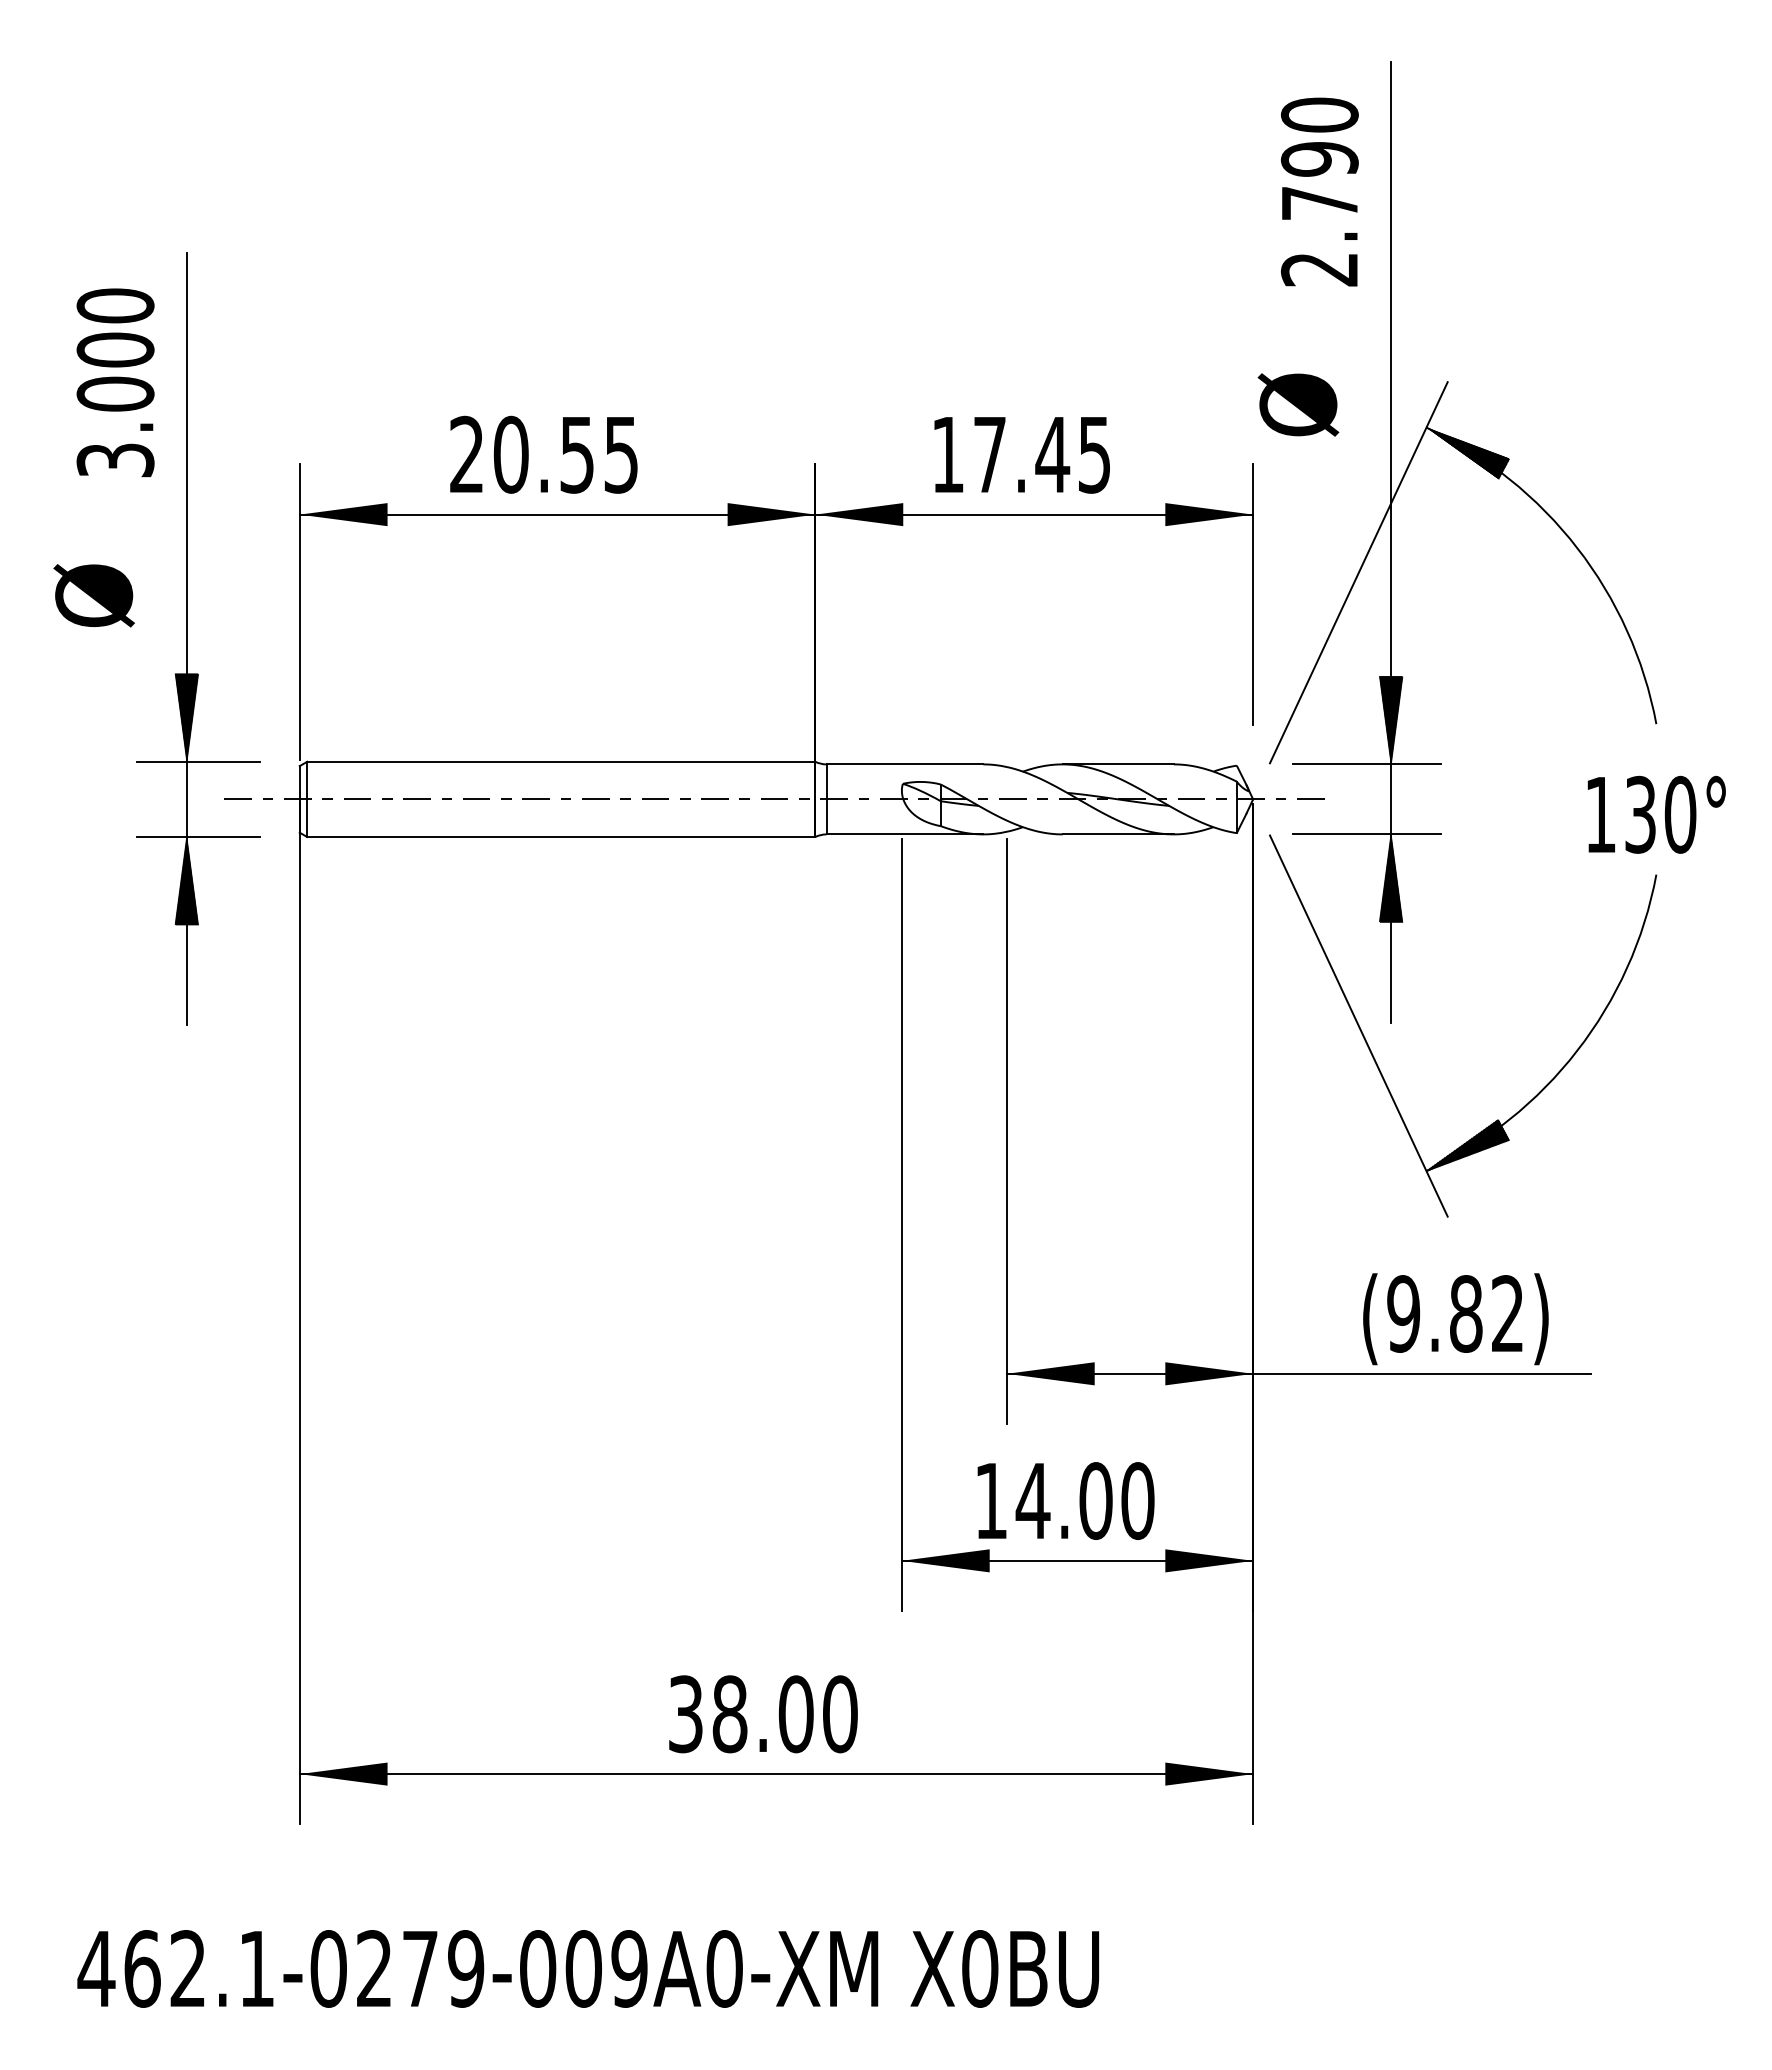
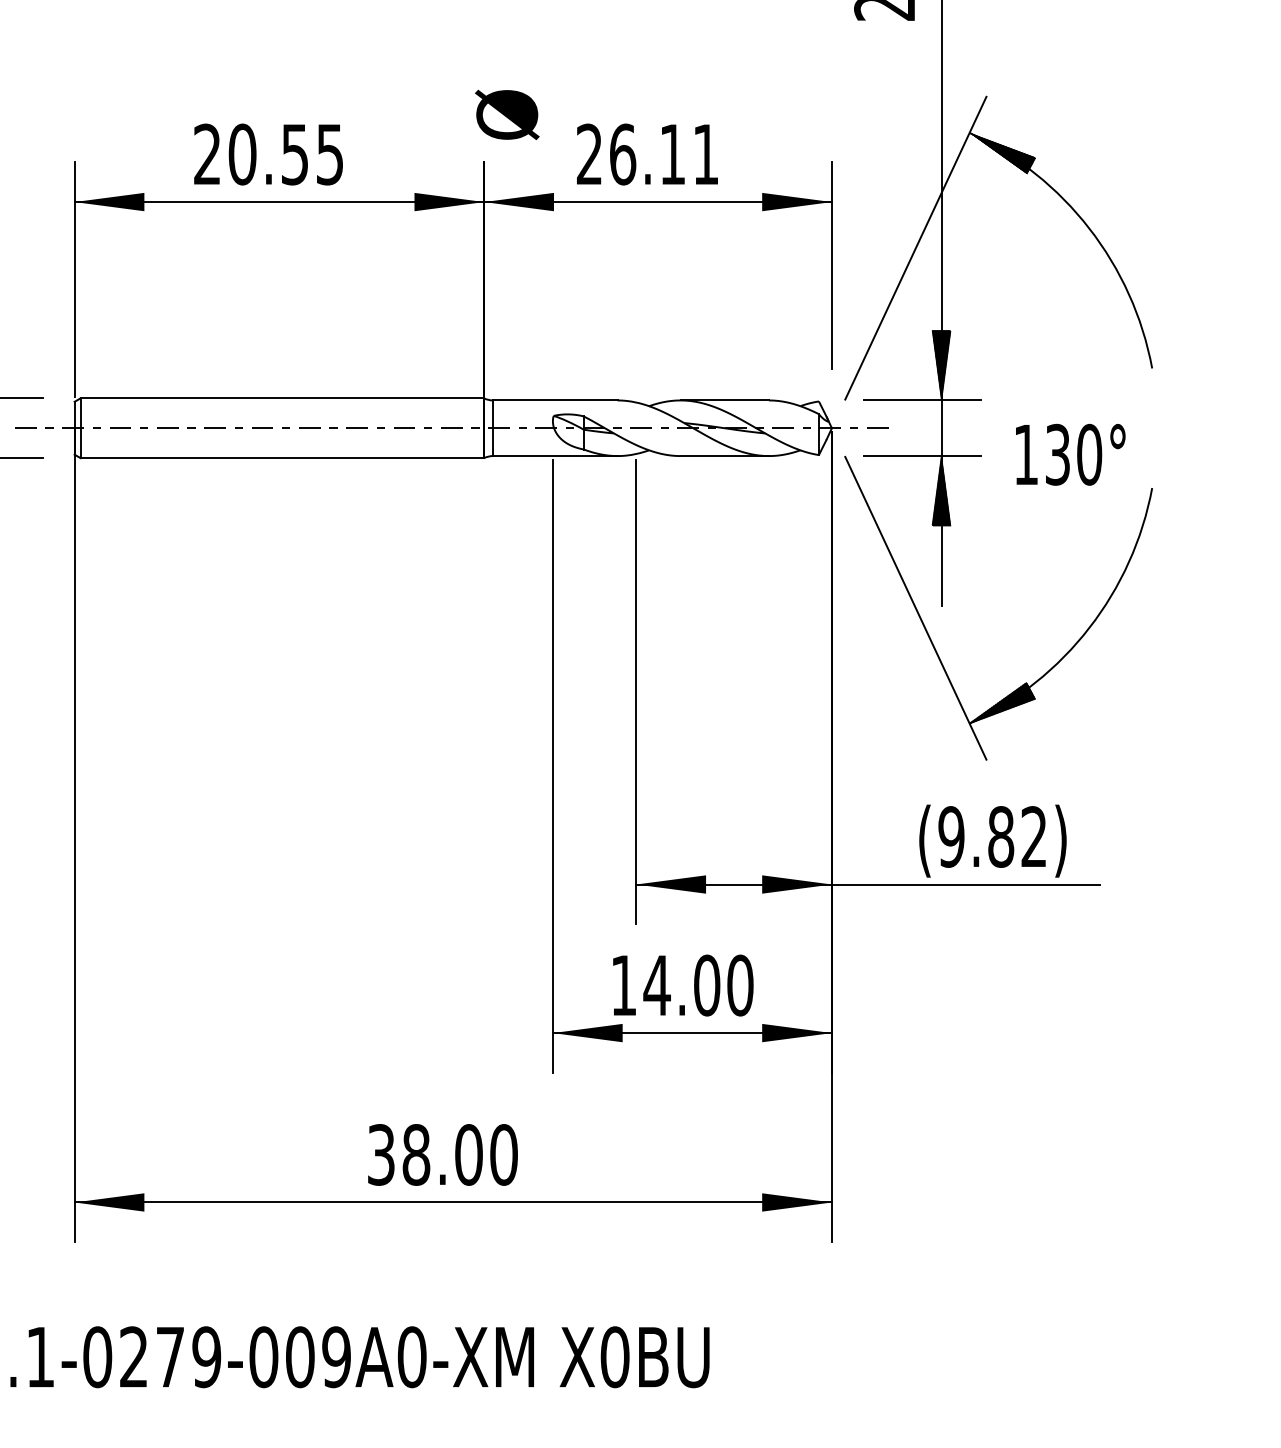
text: (1298, 404) -> (507, 114), moved
text: (1020, 454) -> (647, 154), 17.45 -> 26.11
text: (1656, 814) -> (1070, 454), moved

